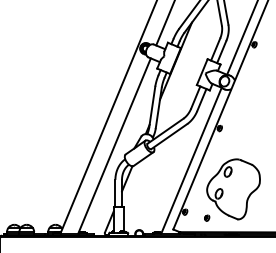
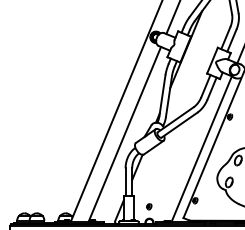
part: (207, 217) -> (149, 206), moved

